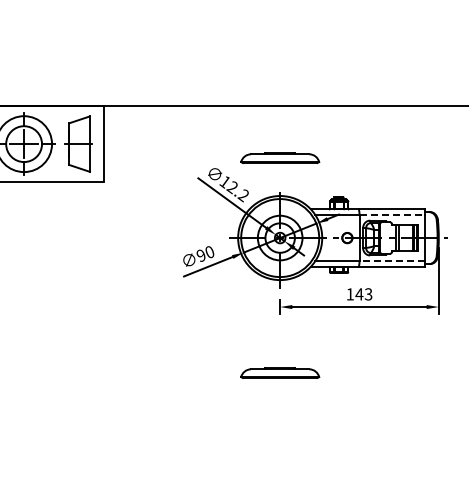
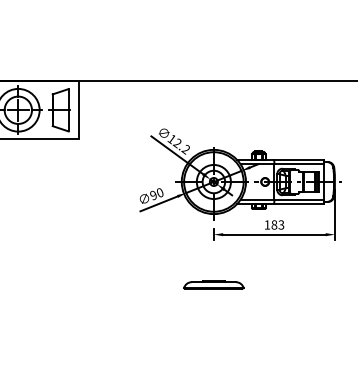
part: (280, 157) -> (214, 120), removed
line: (392, 214) -> (299, 164), dashed -> solid
line: (392, 261) -> (299, 199), dashed -> solid
text: (359, 294) -> (274, 225), 143 -> 183

